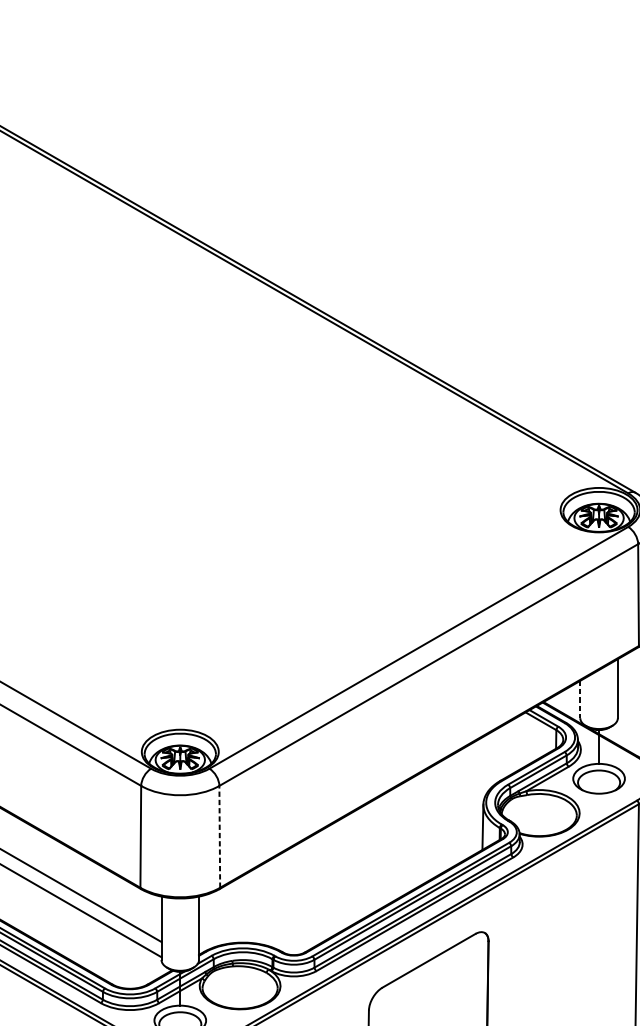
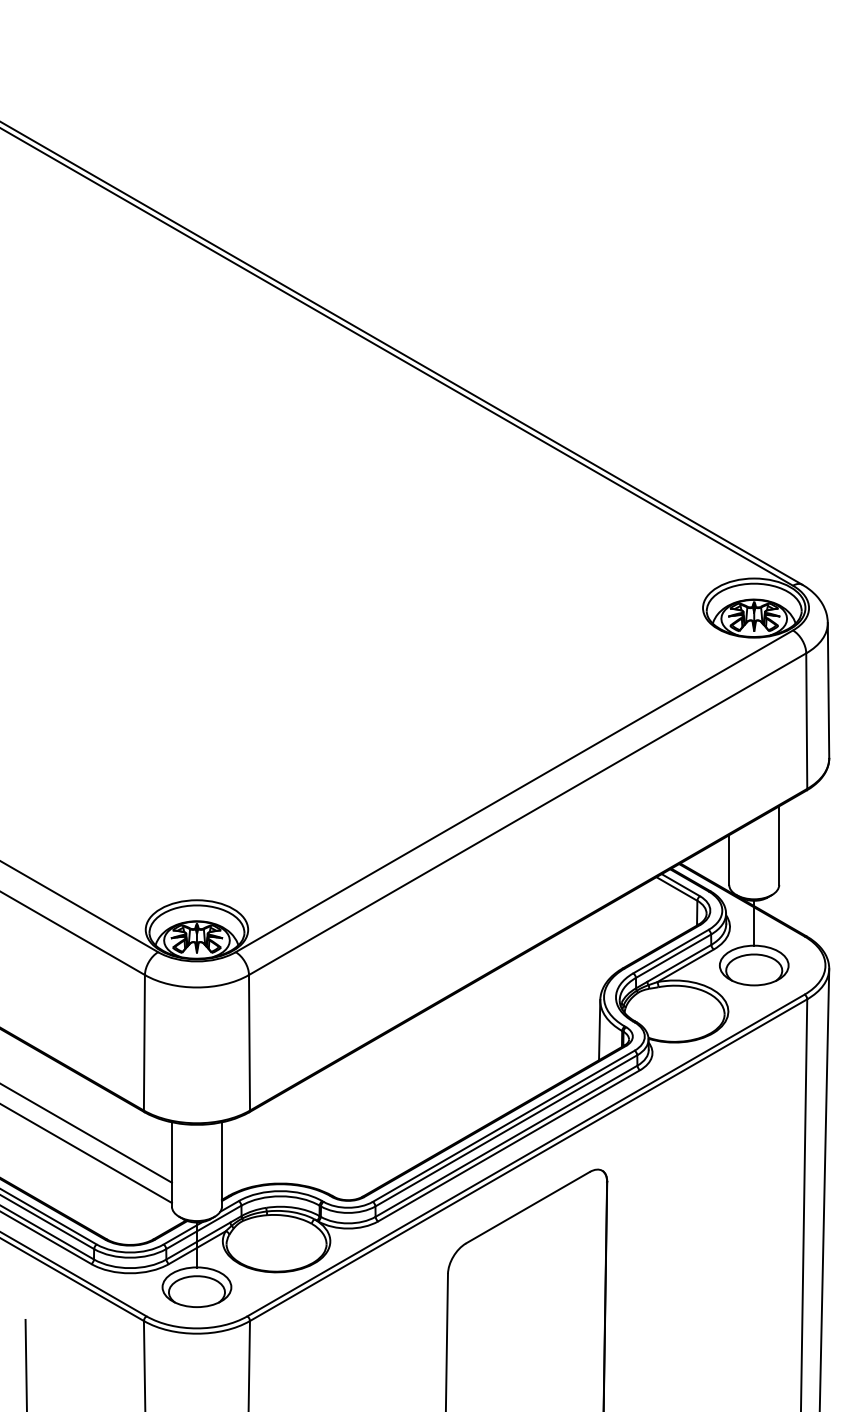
line: (580, 699) -> (729, 860), dashed -> solid
line: (219, 836) -> (249, 1042), dashed -> solid

